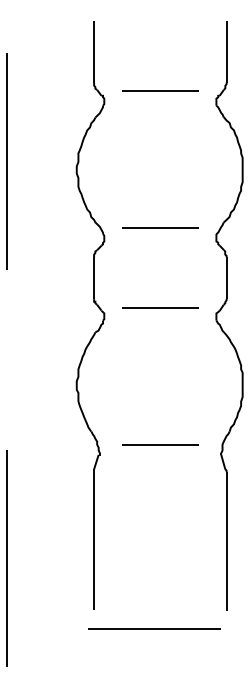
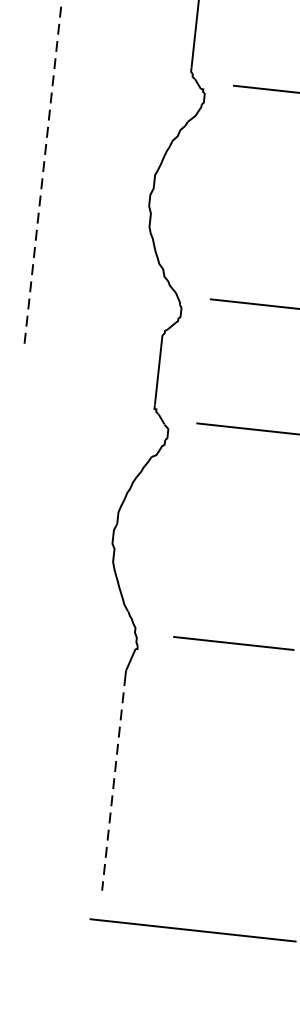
line: (7, 161) -> (43, 175), solid -> dashed
line: (94, 541) -> (114, 783), solid -> dashed

